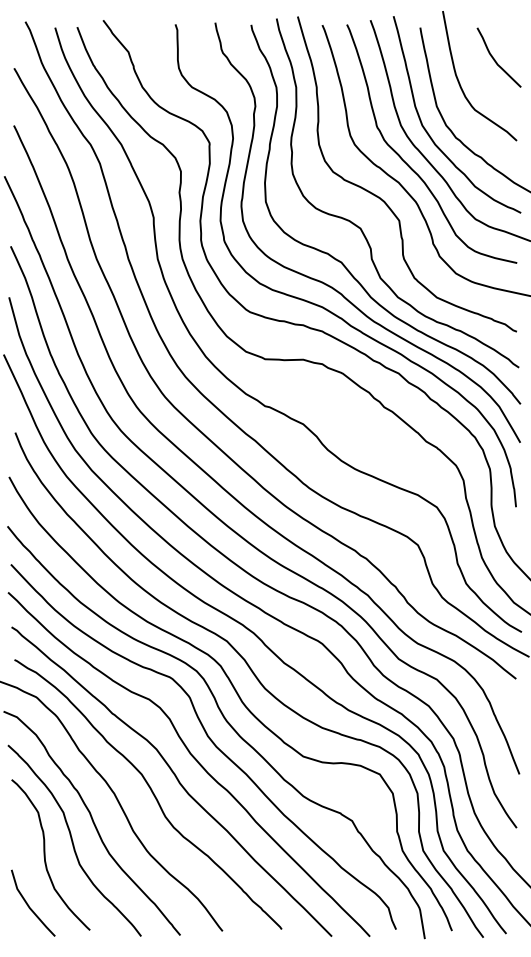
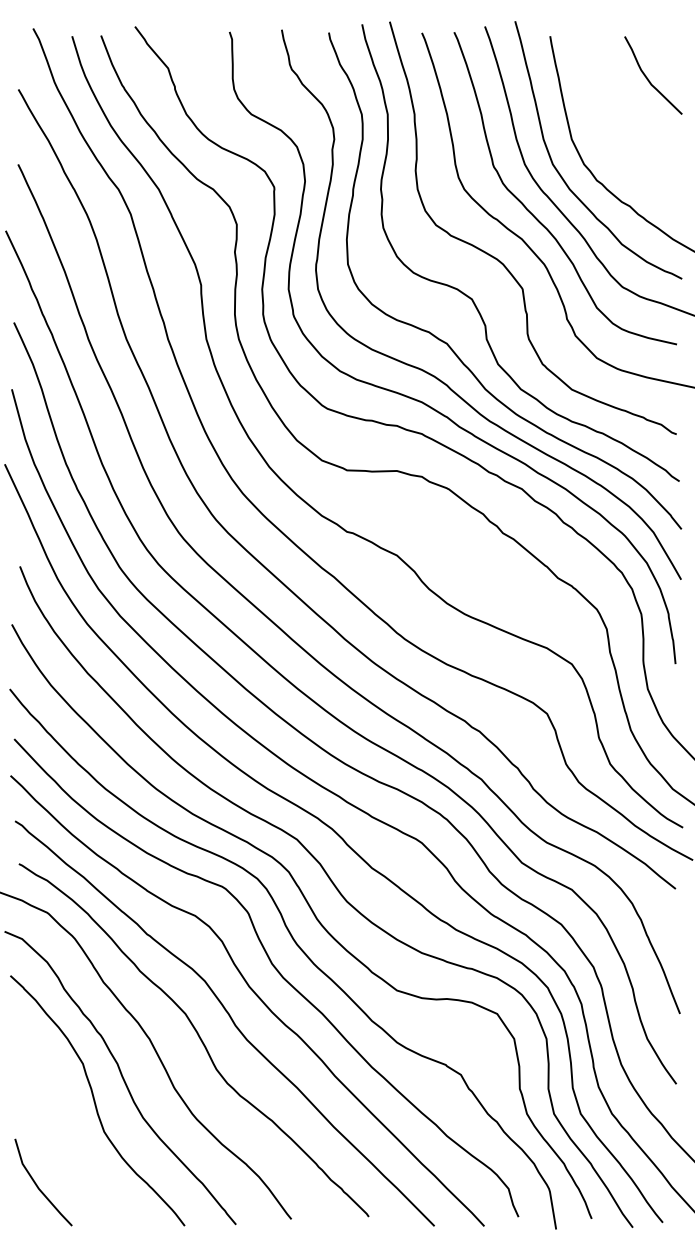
curve: (461, 85) -> (604, 111), removed
curve: (45, 854) -> (59, 1118), removed

